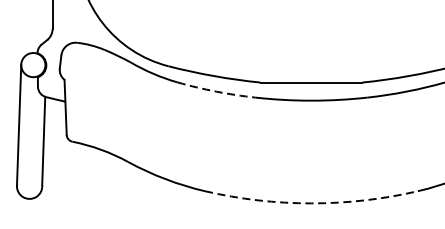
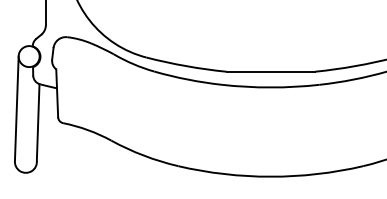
arc: (216, 91) -> (188, 79), dashed -> solid
arc: (311, 203) -> (270, 176), dashed -> solid

